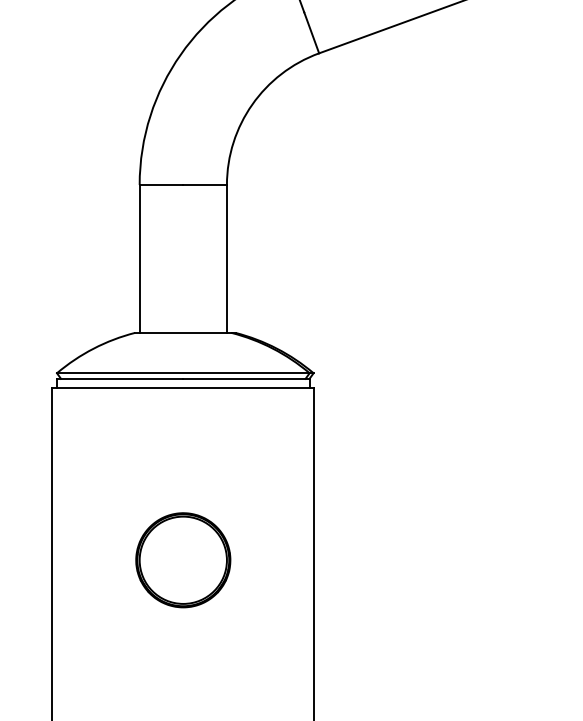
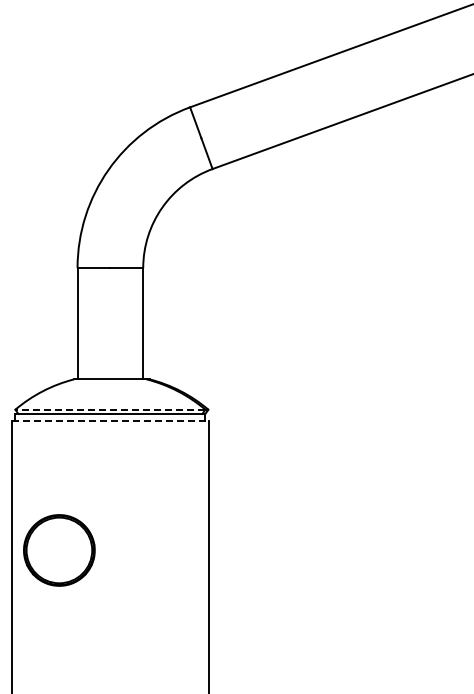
line: (182, 372) -> (109, 409), solid -> dashed
line: (183, 387) -> (110, 420), solid -> dashed
part: (183, 560) -> (59, 550), moved

